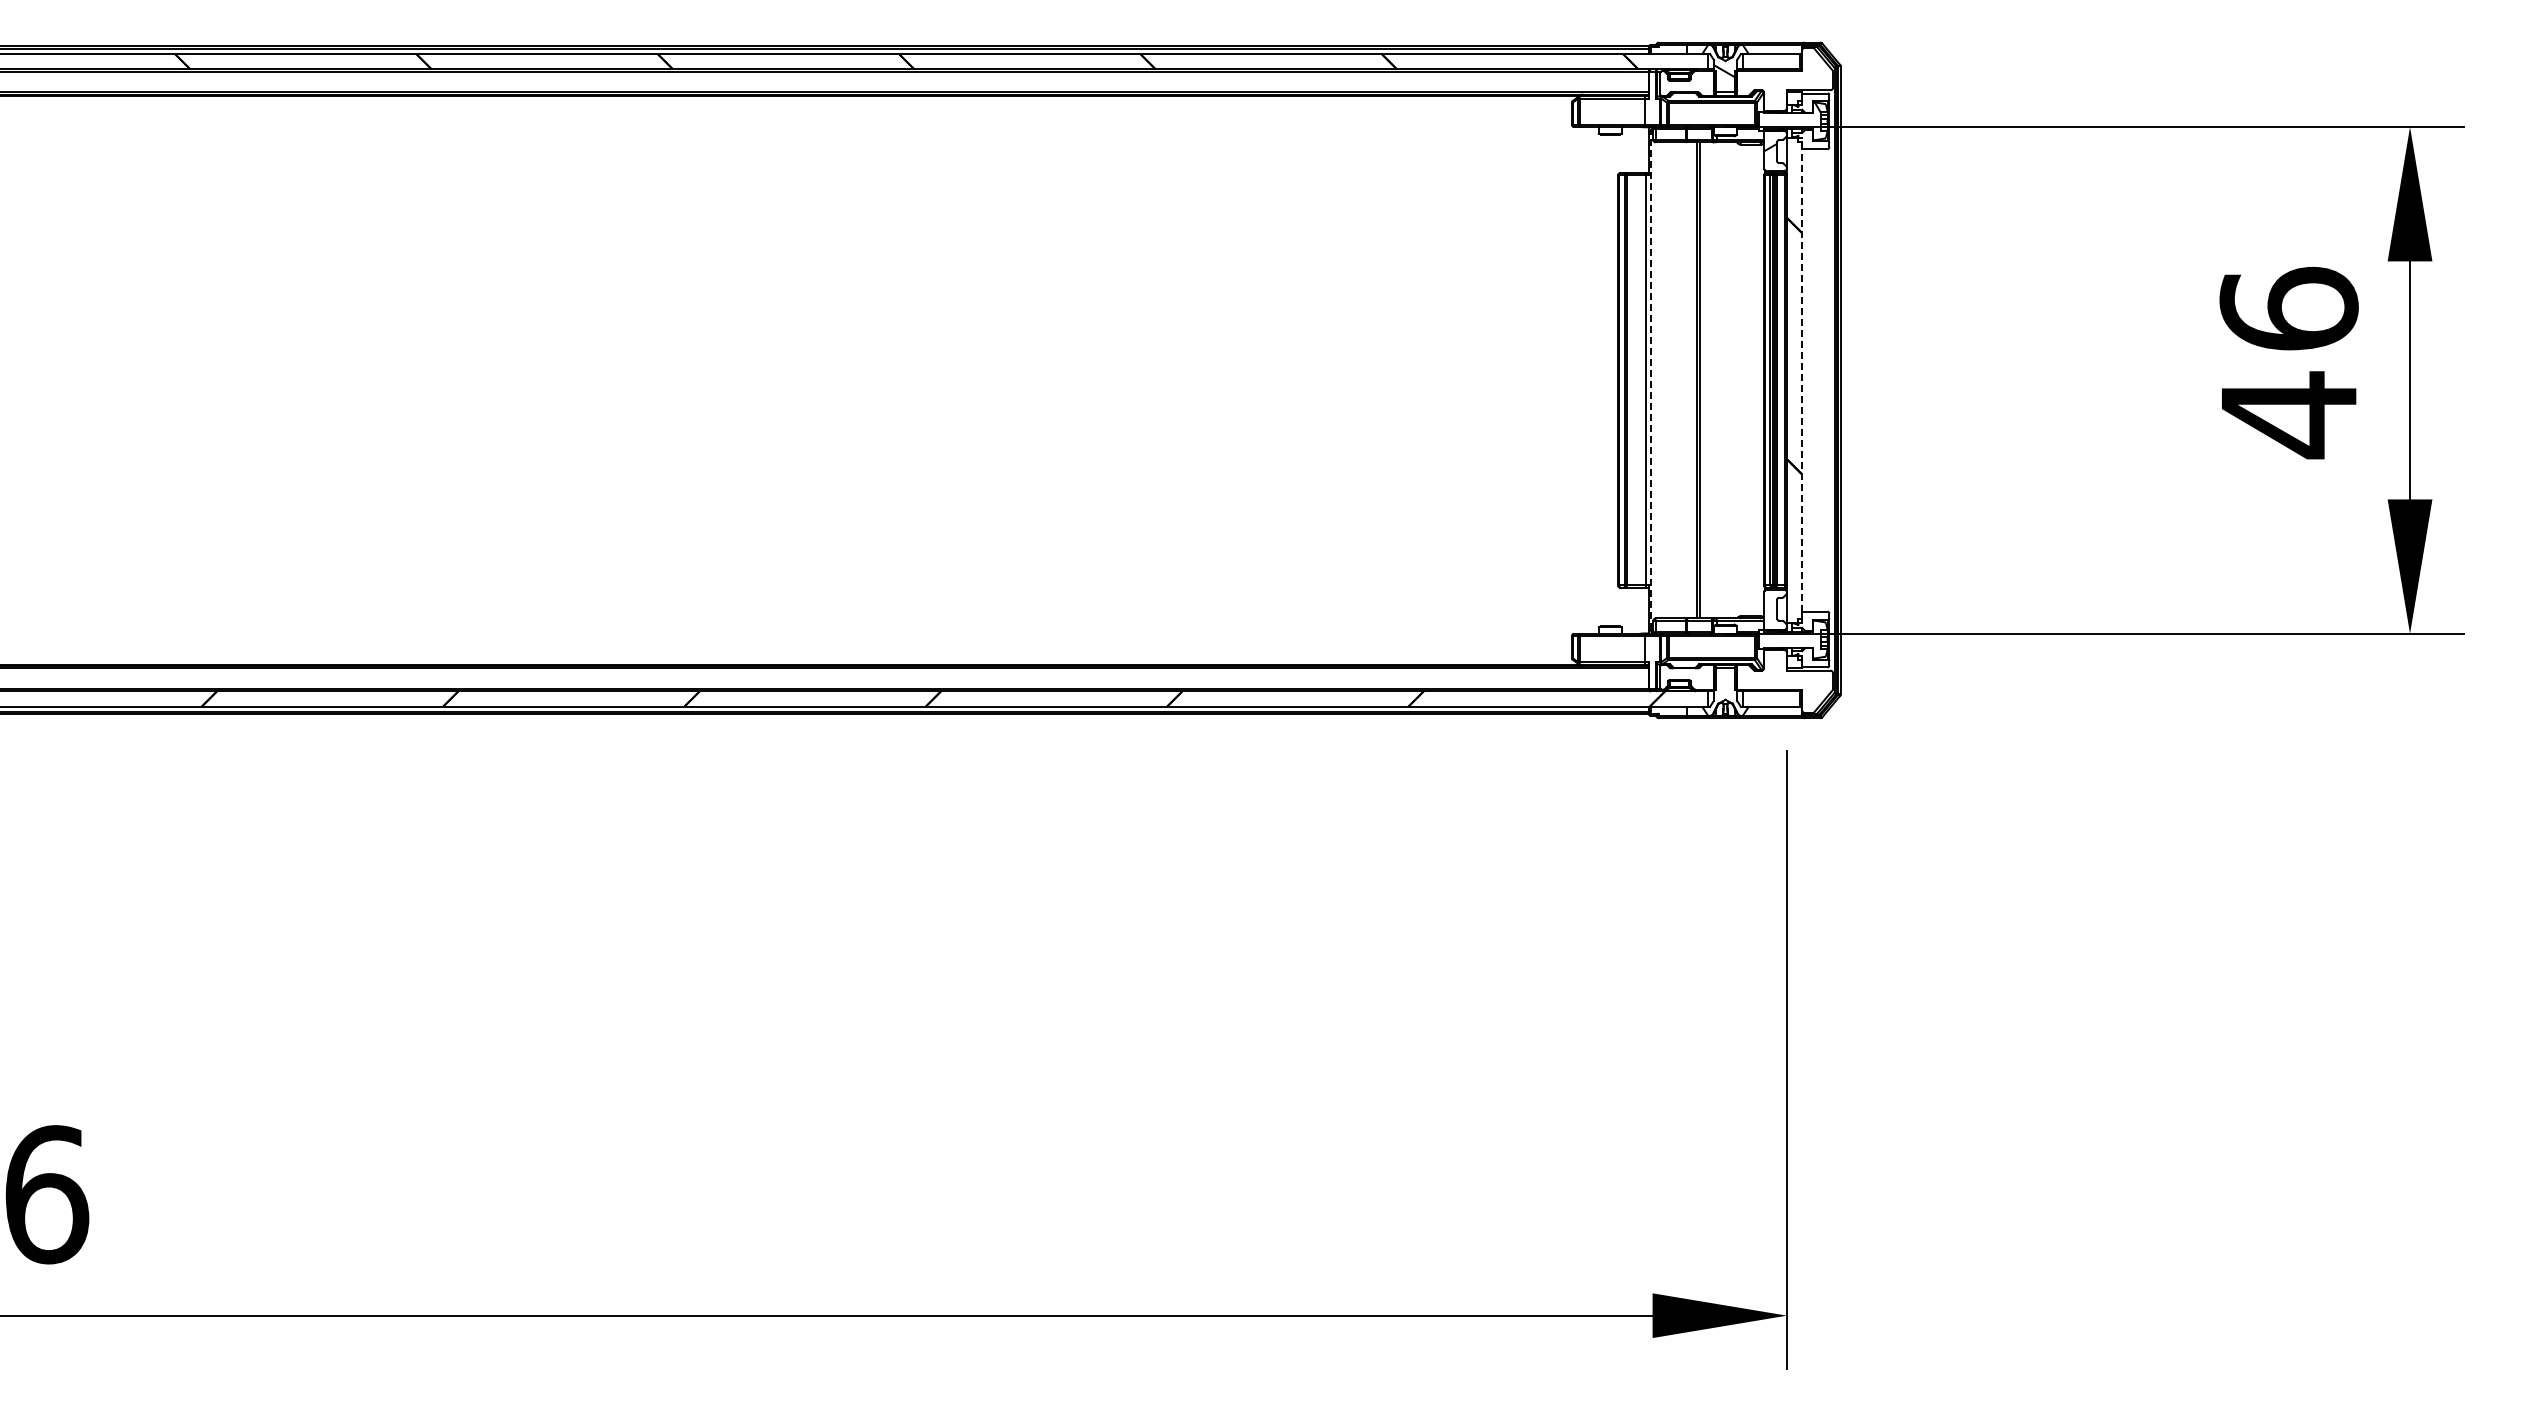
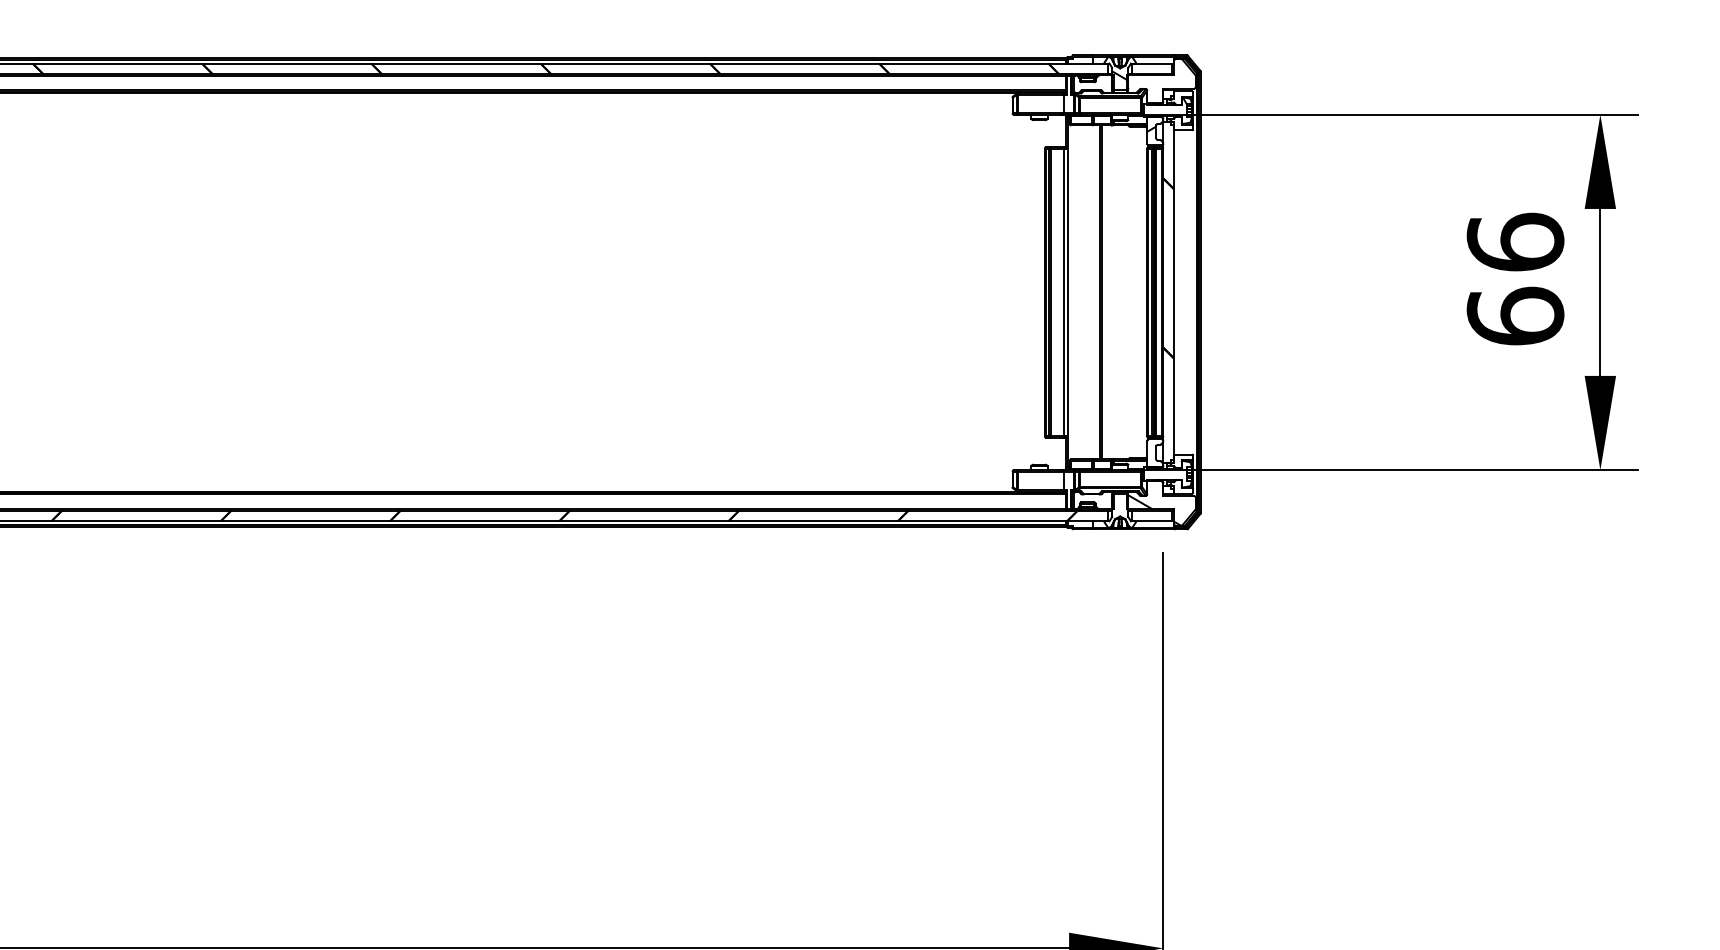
line: (1650, 380) -> (1067, 292), dashed -> solid
line: (1802, 380) -> (1174, 292), dashed -> solid
text: (2288, 415) -> (1515, 317), 46 -> 66
hatch: (1772, 690) -> (1153, 509), added

